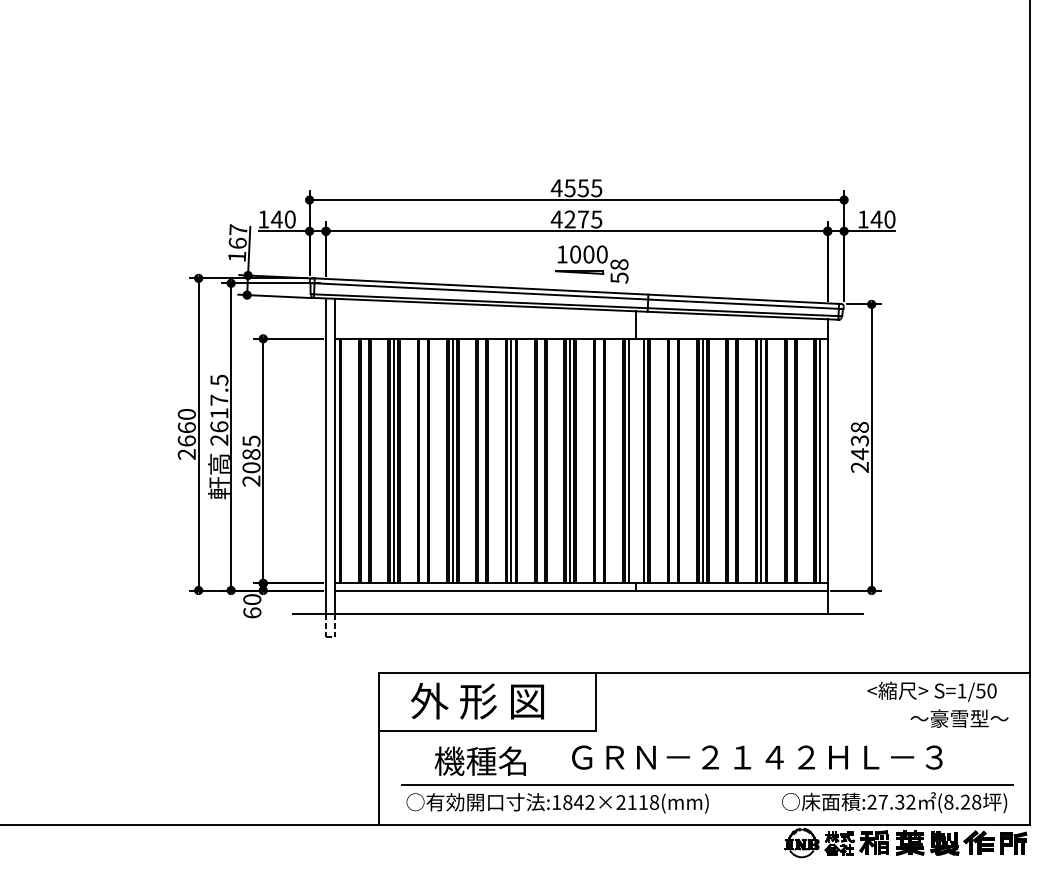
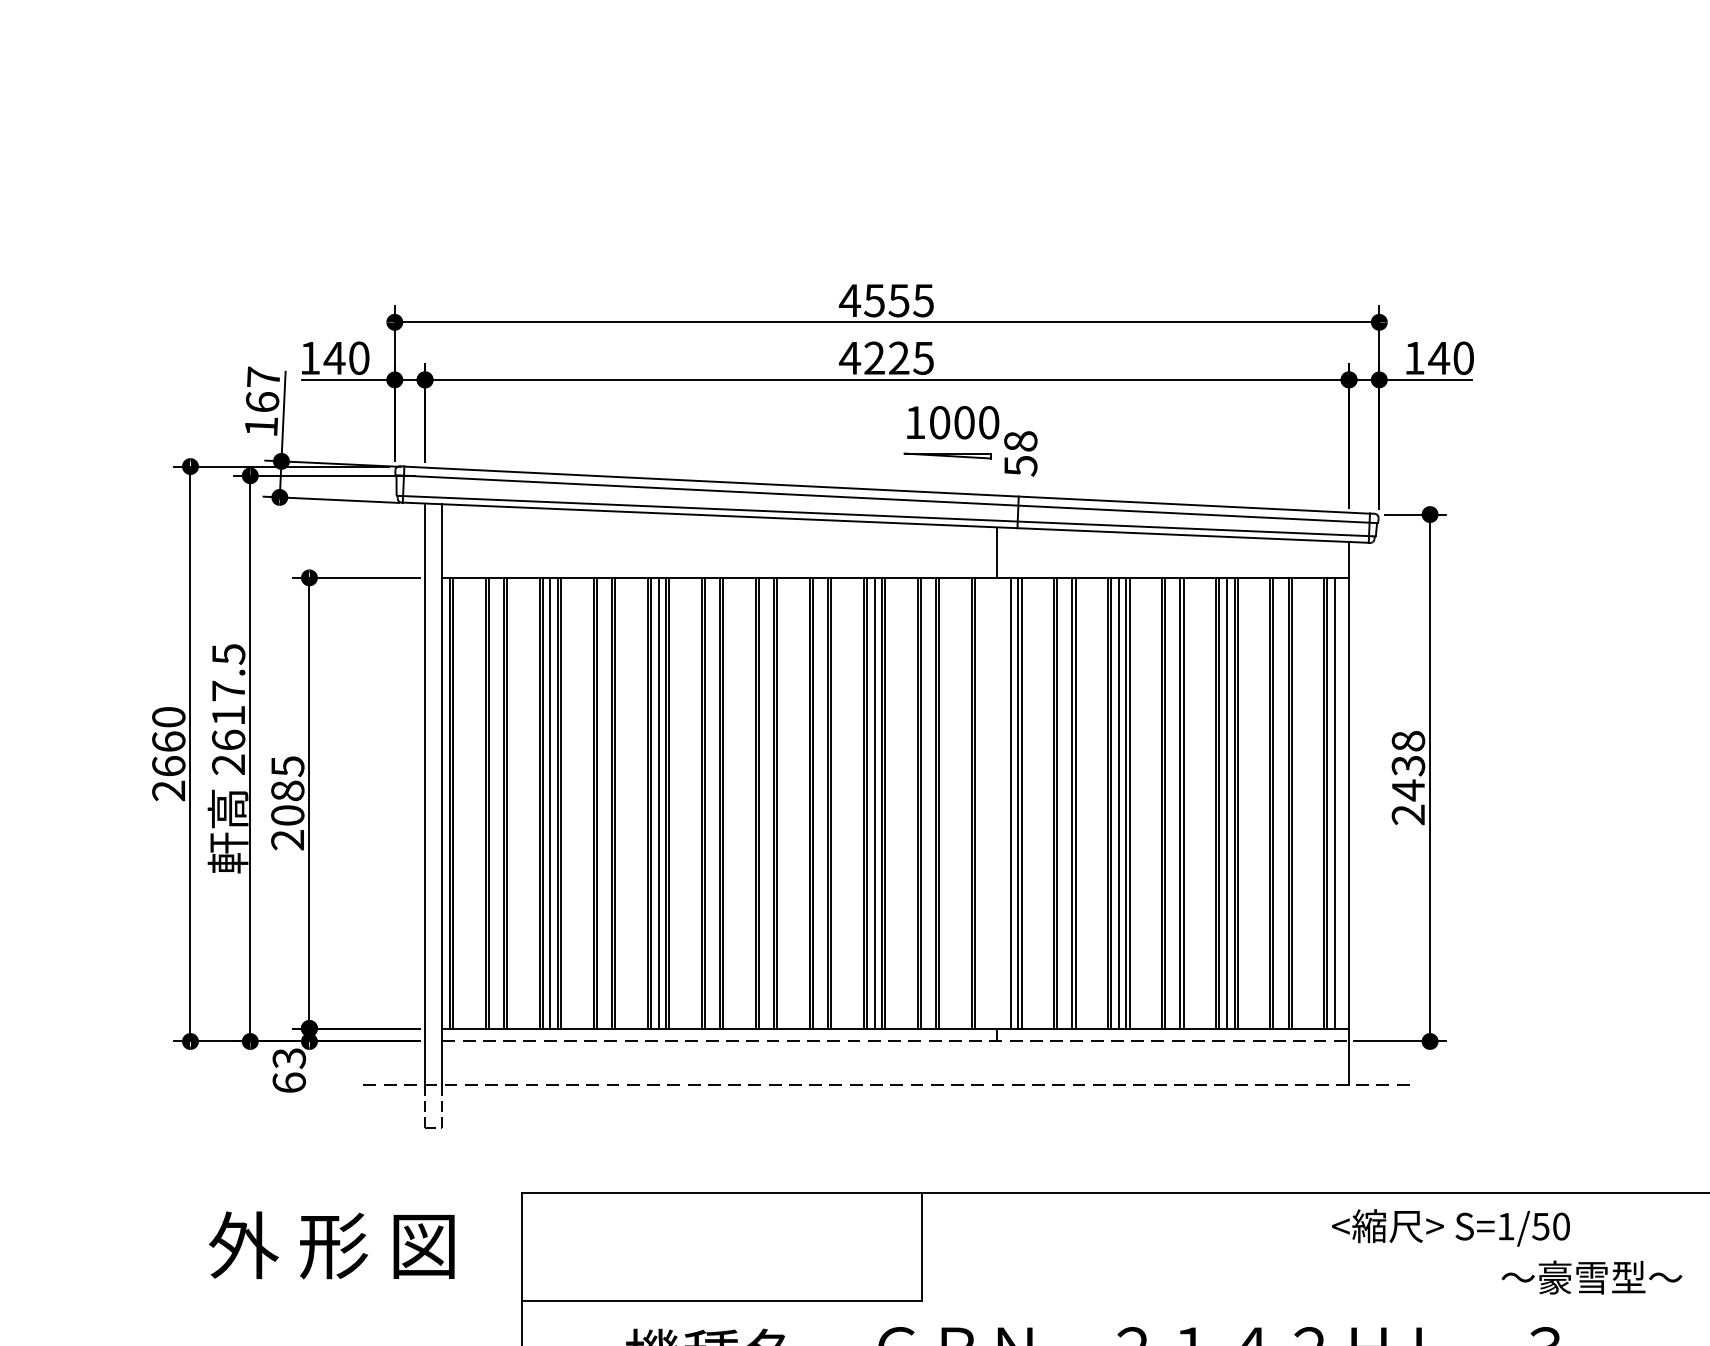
text: (583, 219) -> (899, 358), 4275 -> 4225
part: (591, 264) -> (969, 441), moved
line: (511, 460) -> (766, 802), removed
line: (628, 460) -> (982, 802), removed
line: (582, 590) -> (897, 1041), solid -> dashed
text: (252, 599) -> (289, 1058), 60 -> 63
line: (578, 613) -> (890, 1083), solid -> dashed
text: (931, 691) -> (1449, 1227), moved
text: (476, 700) -> (330, 1244), moved

